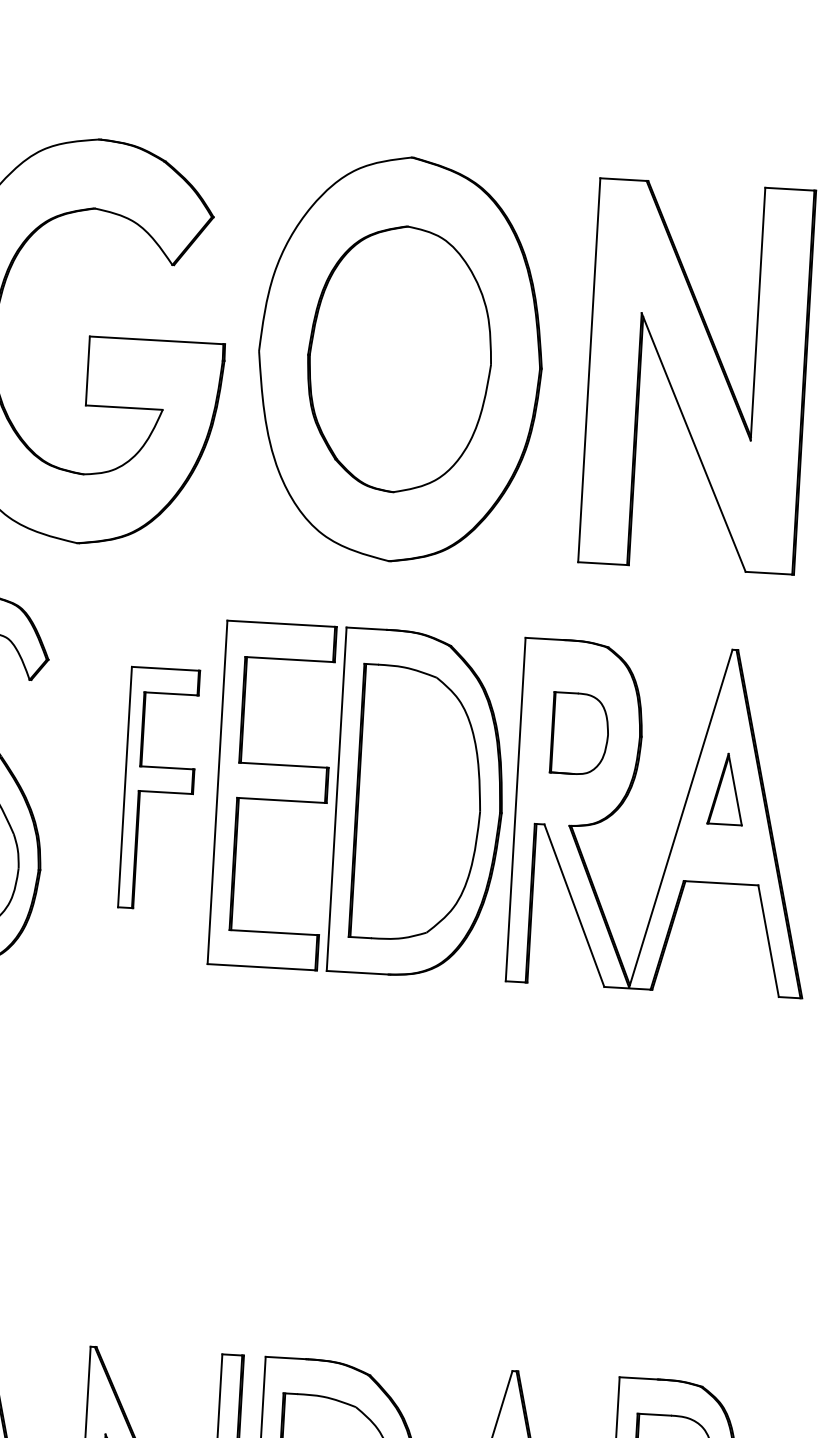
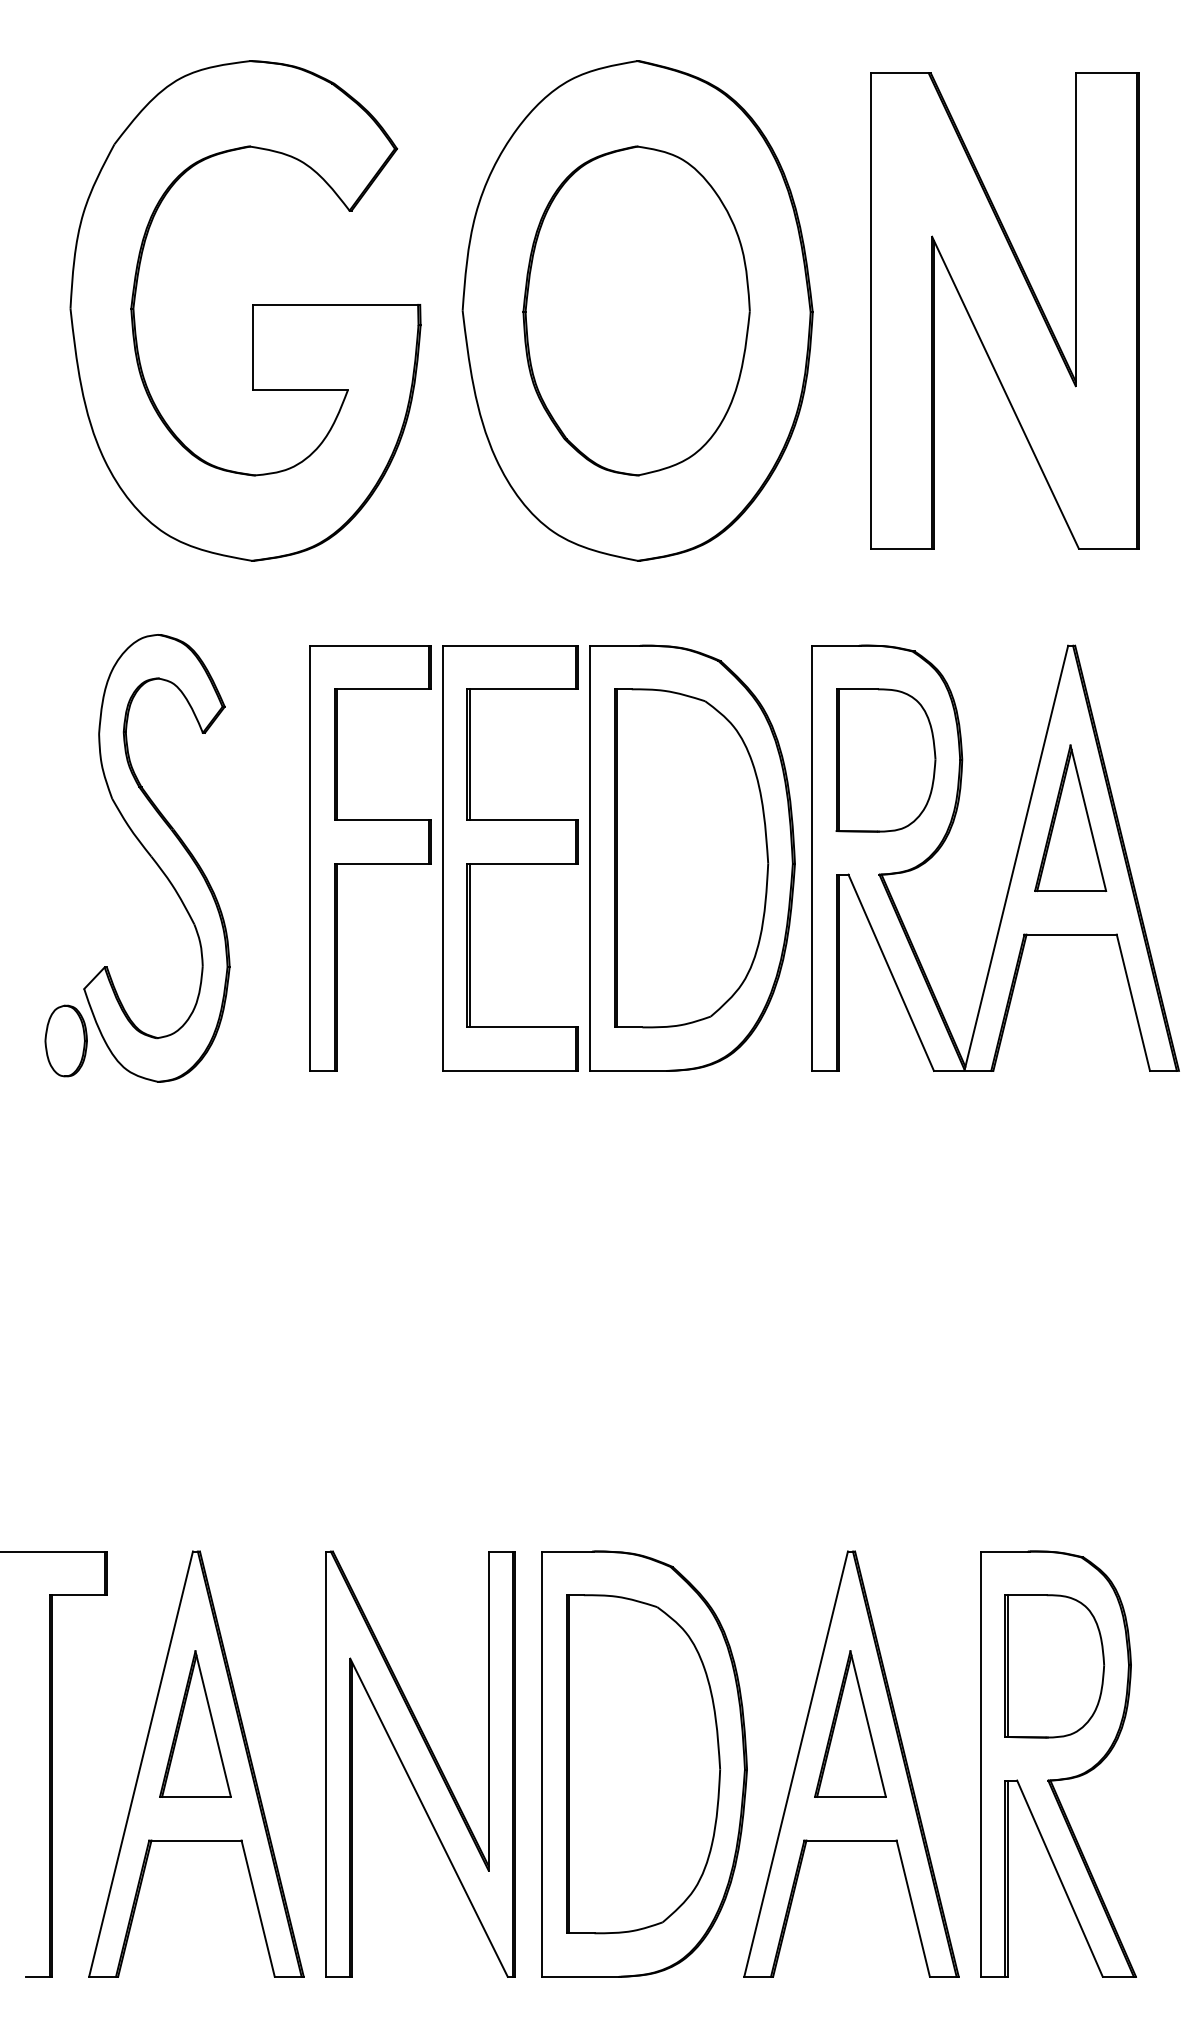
part: (579, 733) -> (885, 760), size x1.43
part: (726, 788) -> (1070, 817), size x1.67
part: (159, 789) -> (370, 858), size x1.43

